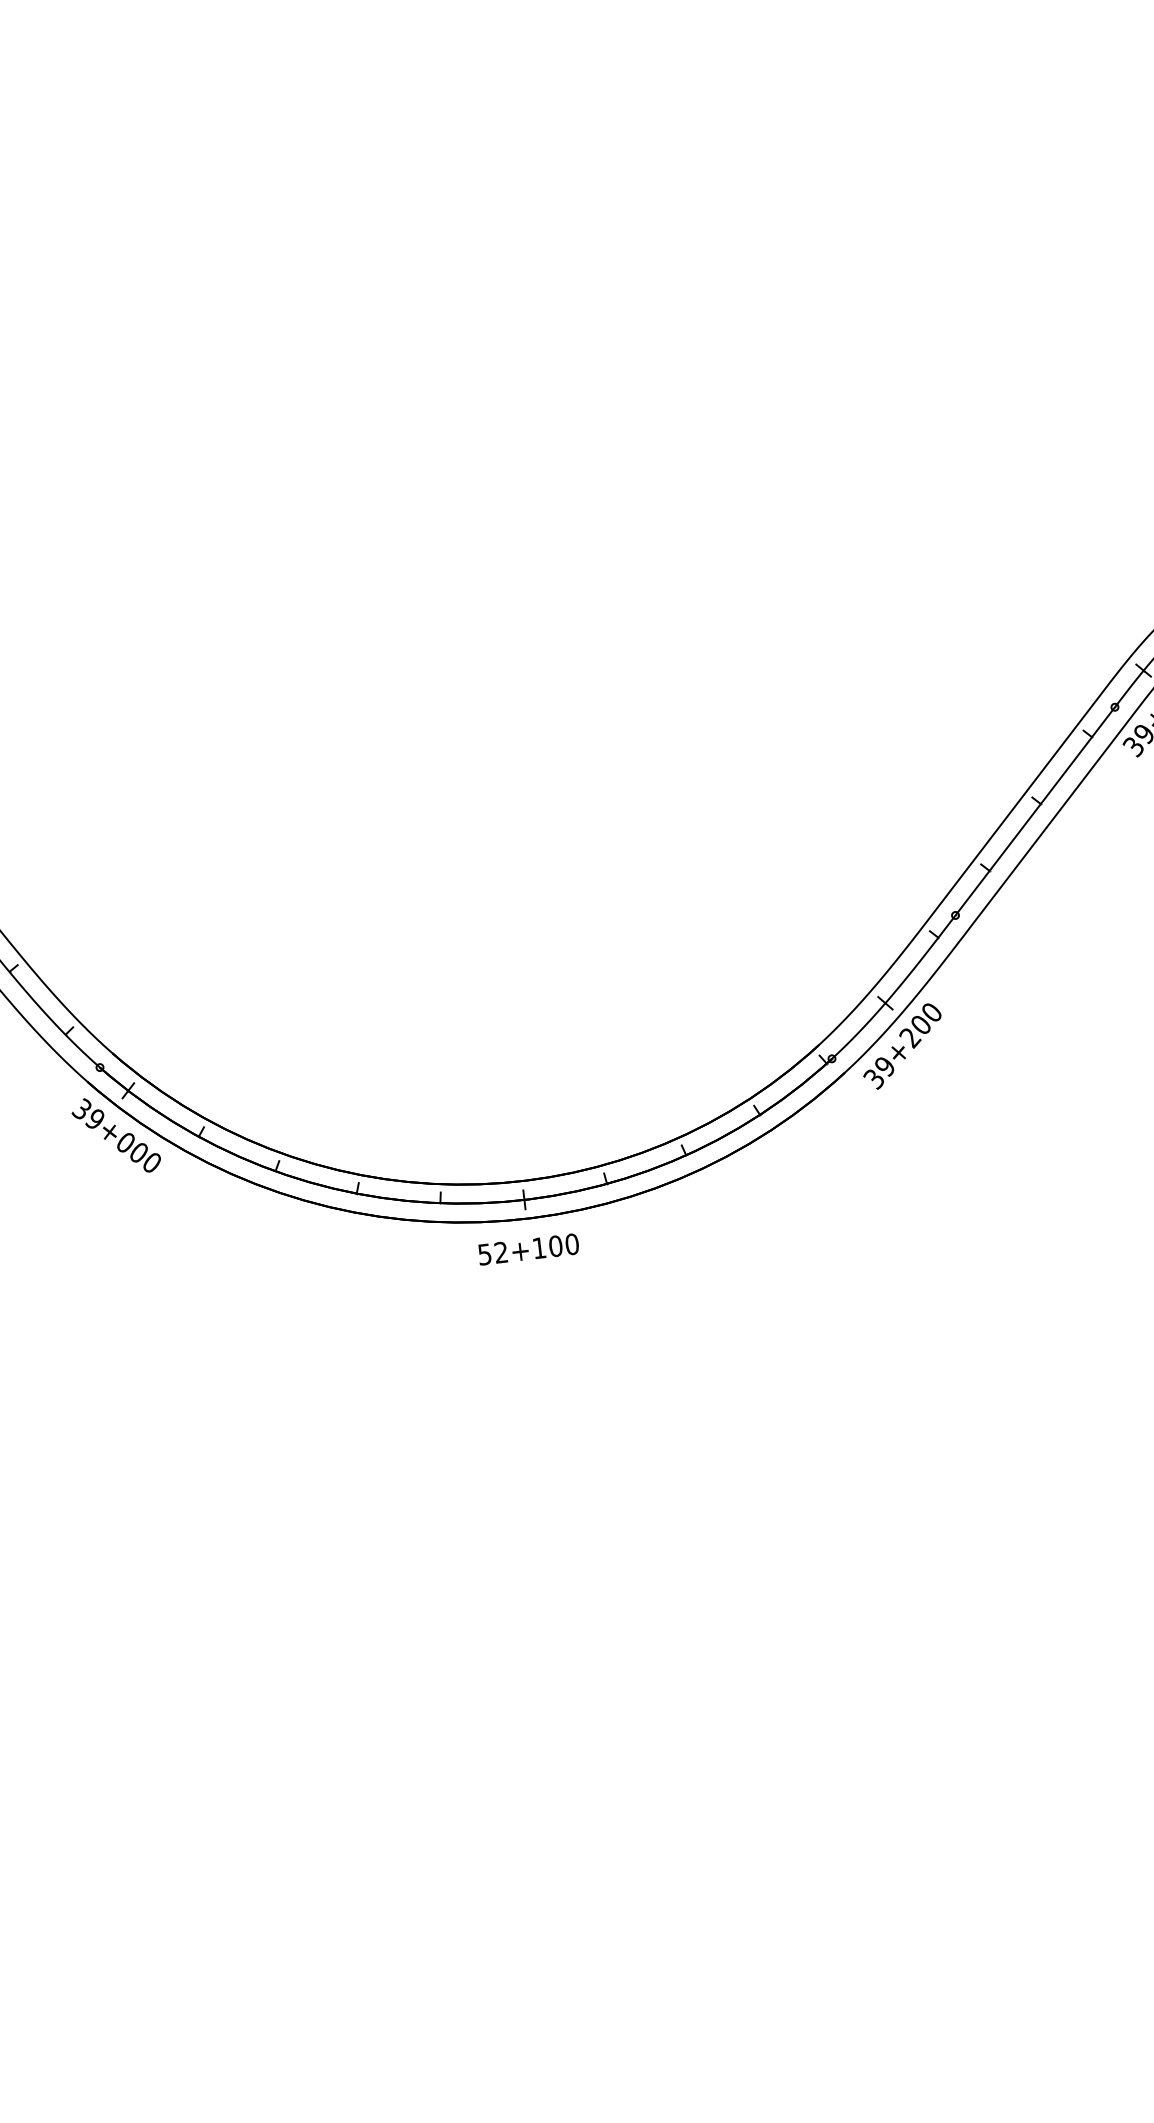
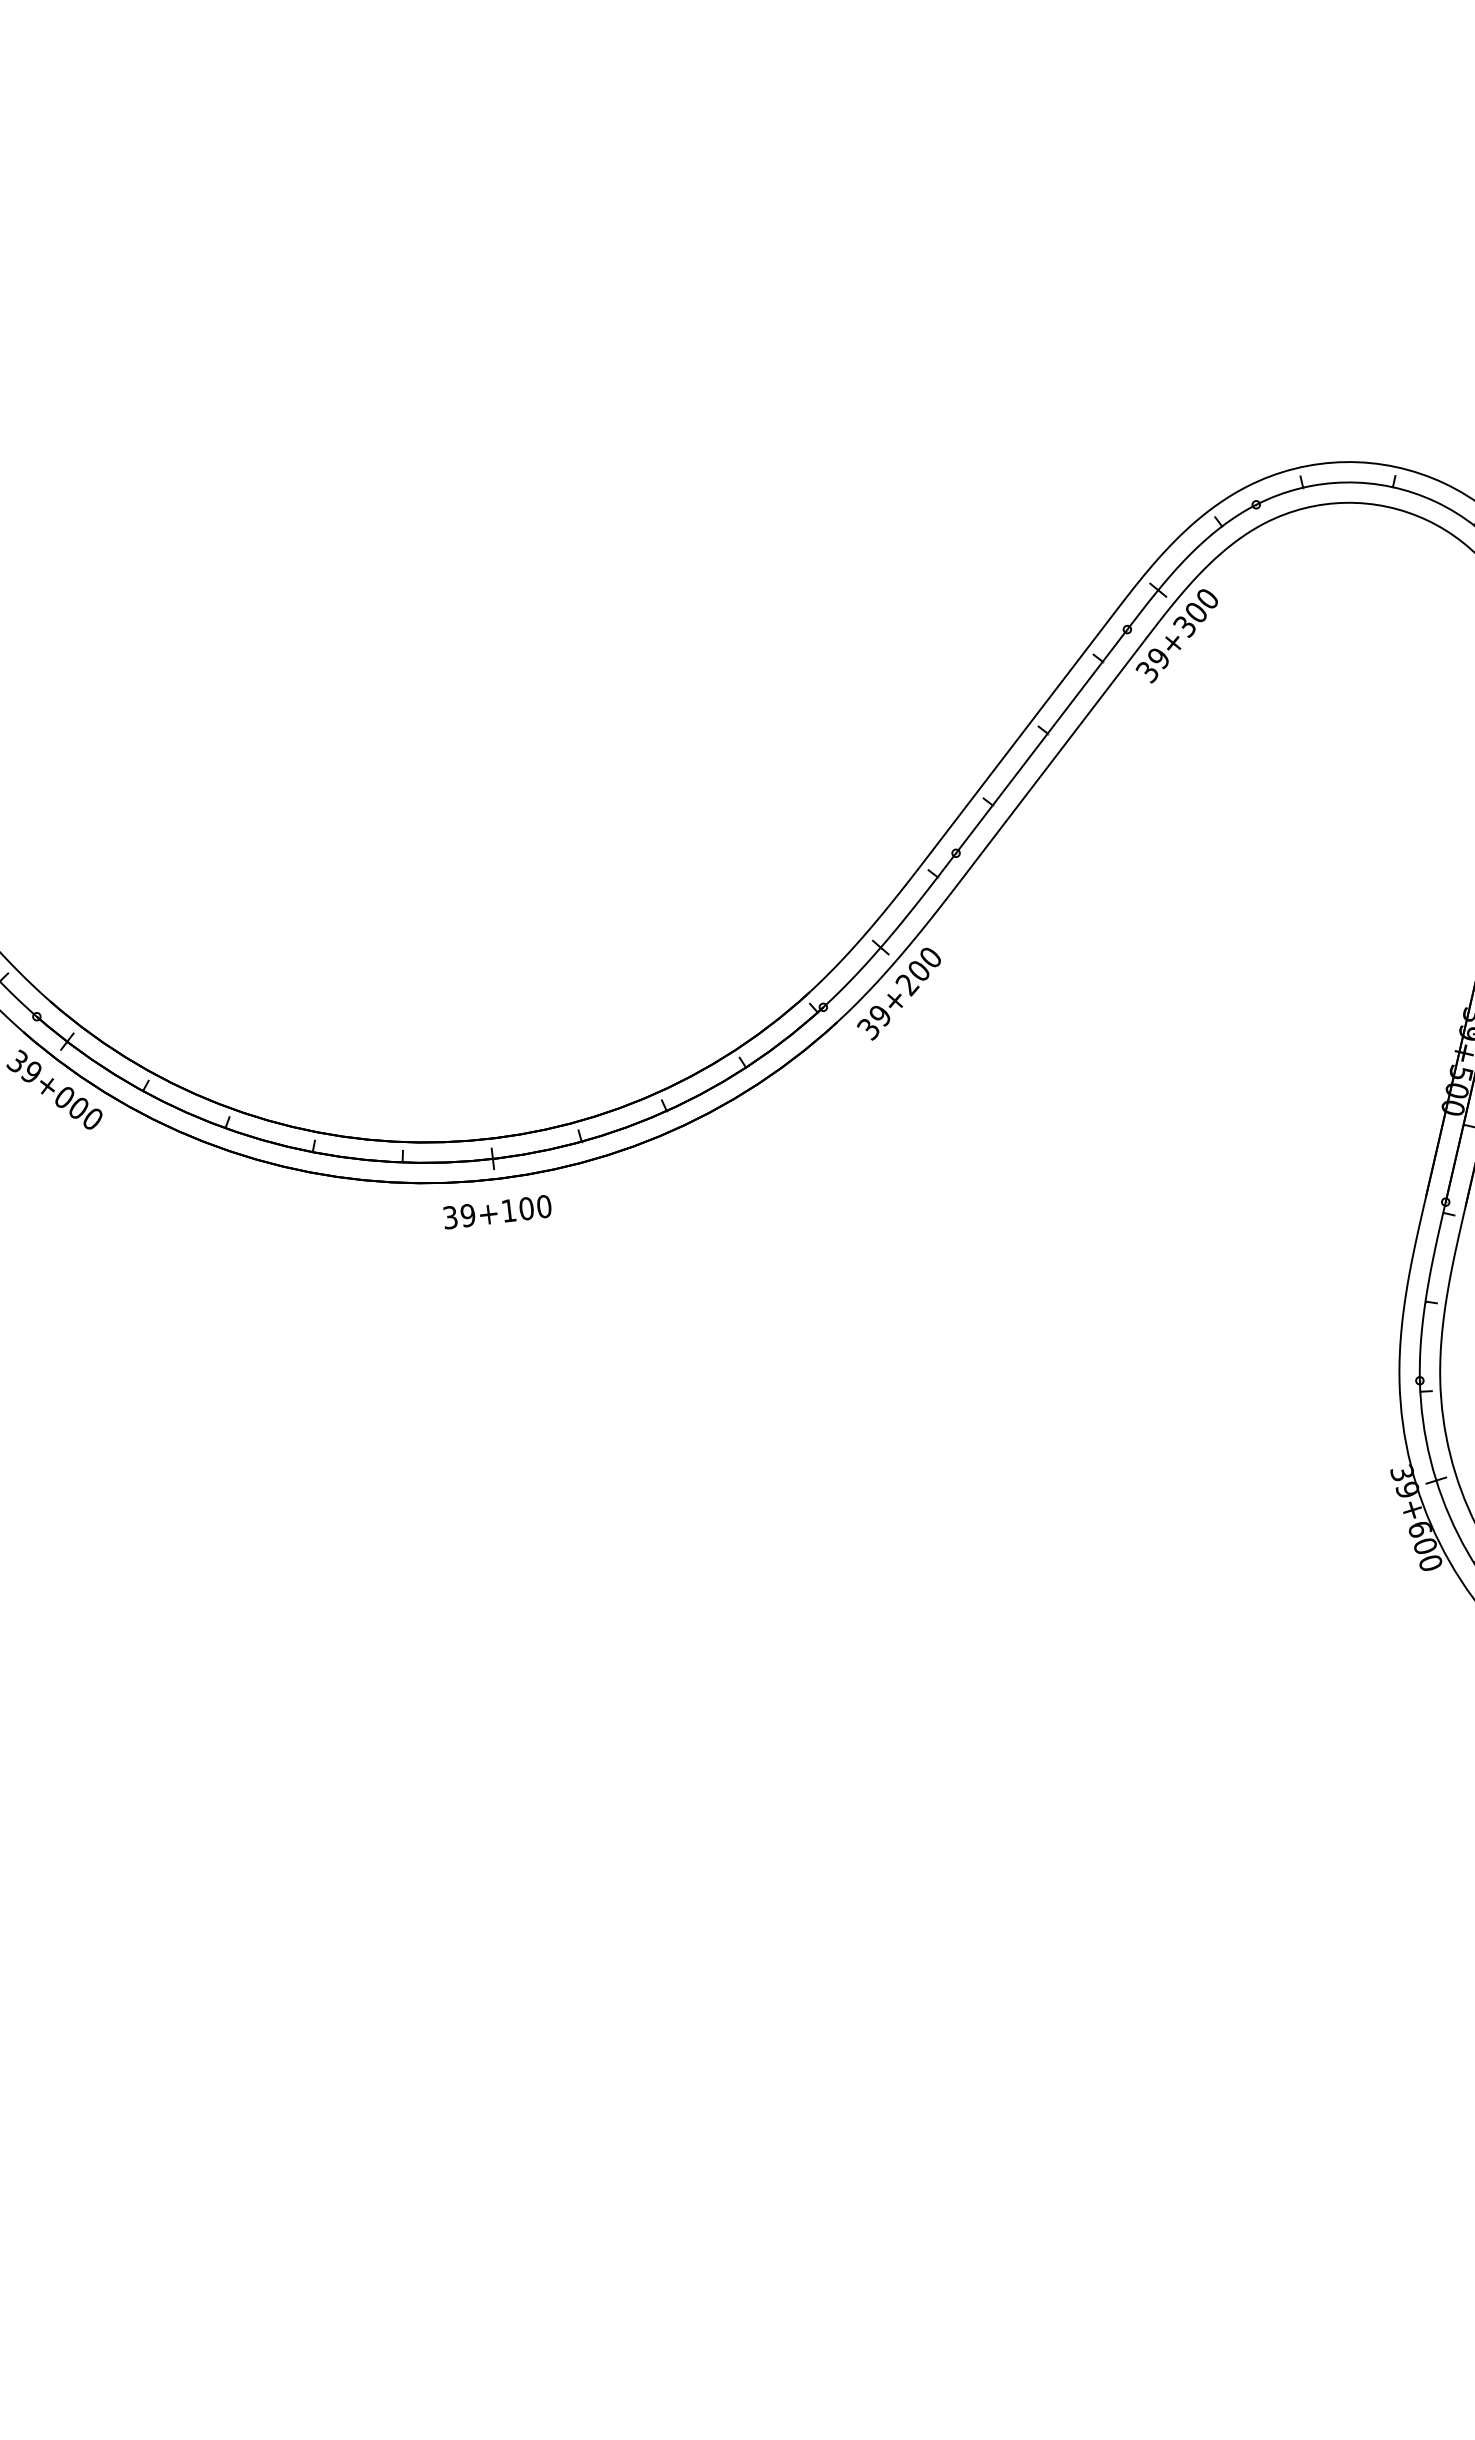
text: (493, 1253) -> (459, 1216), 52+100 -> 39+100

